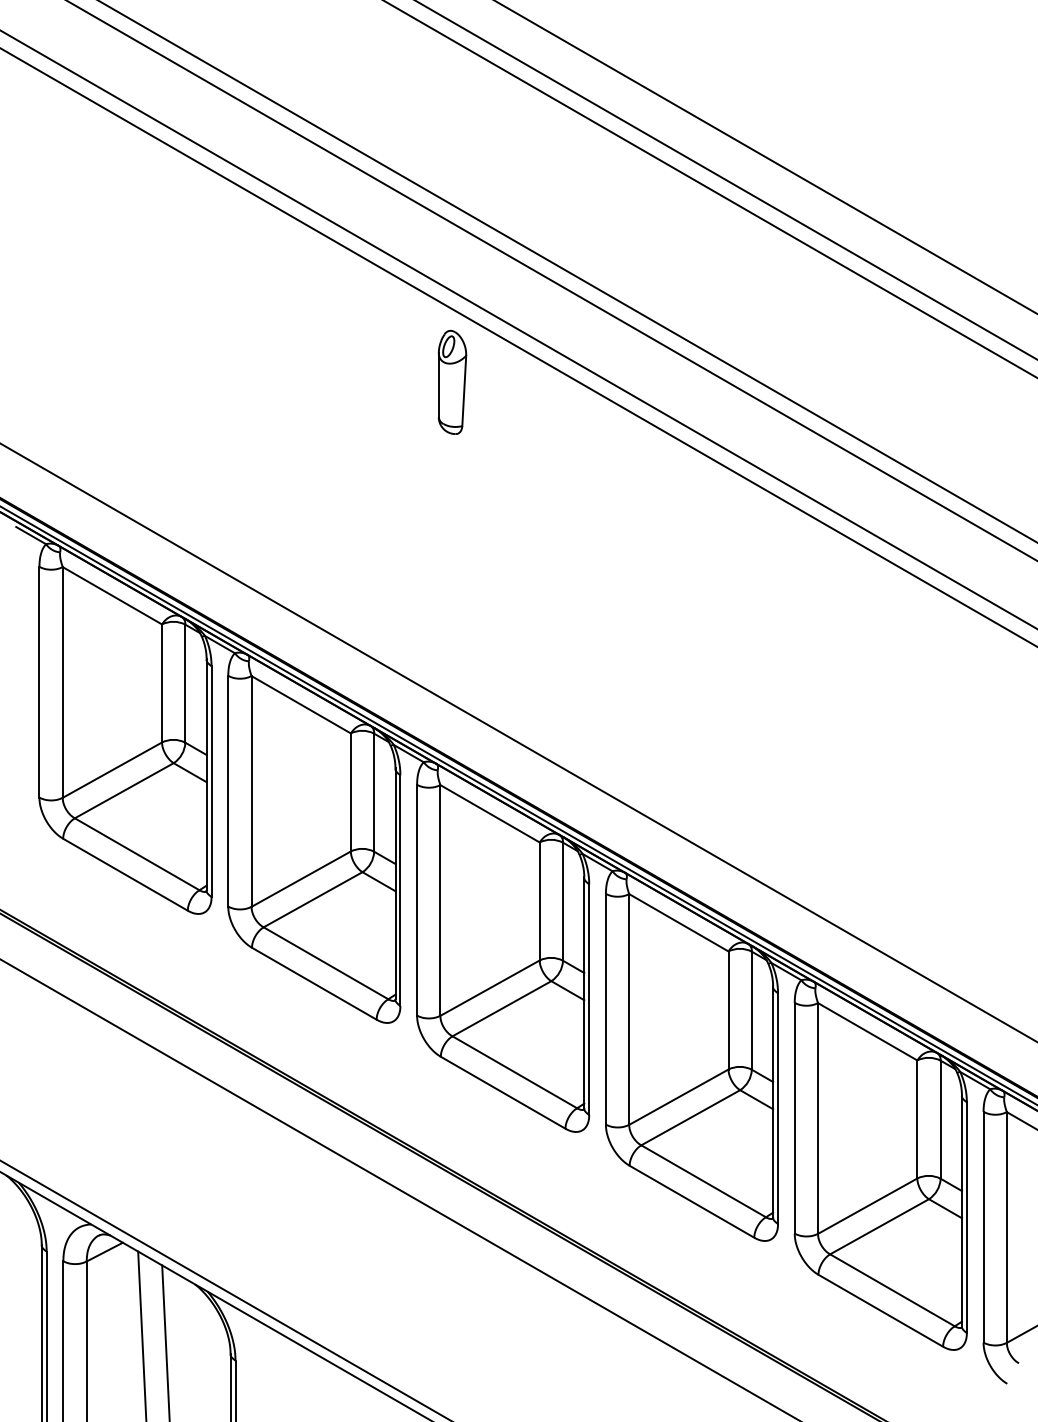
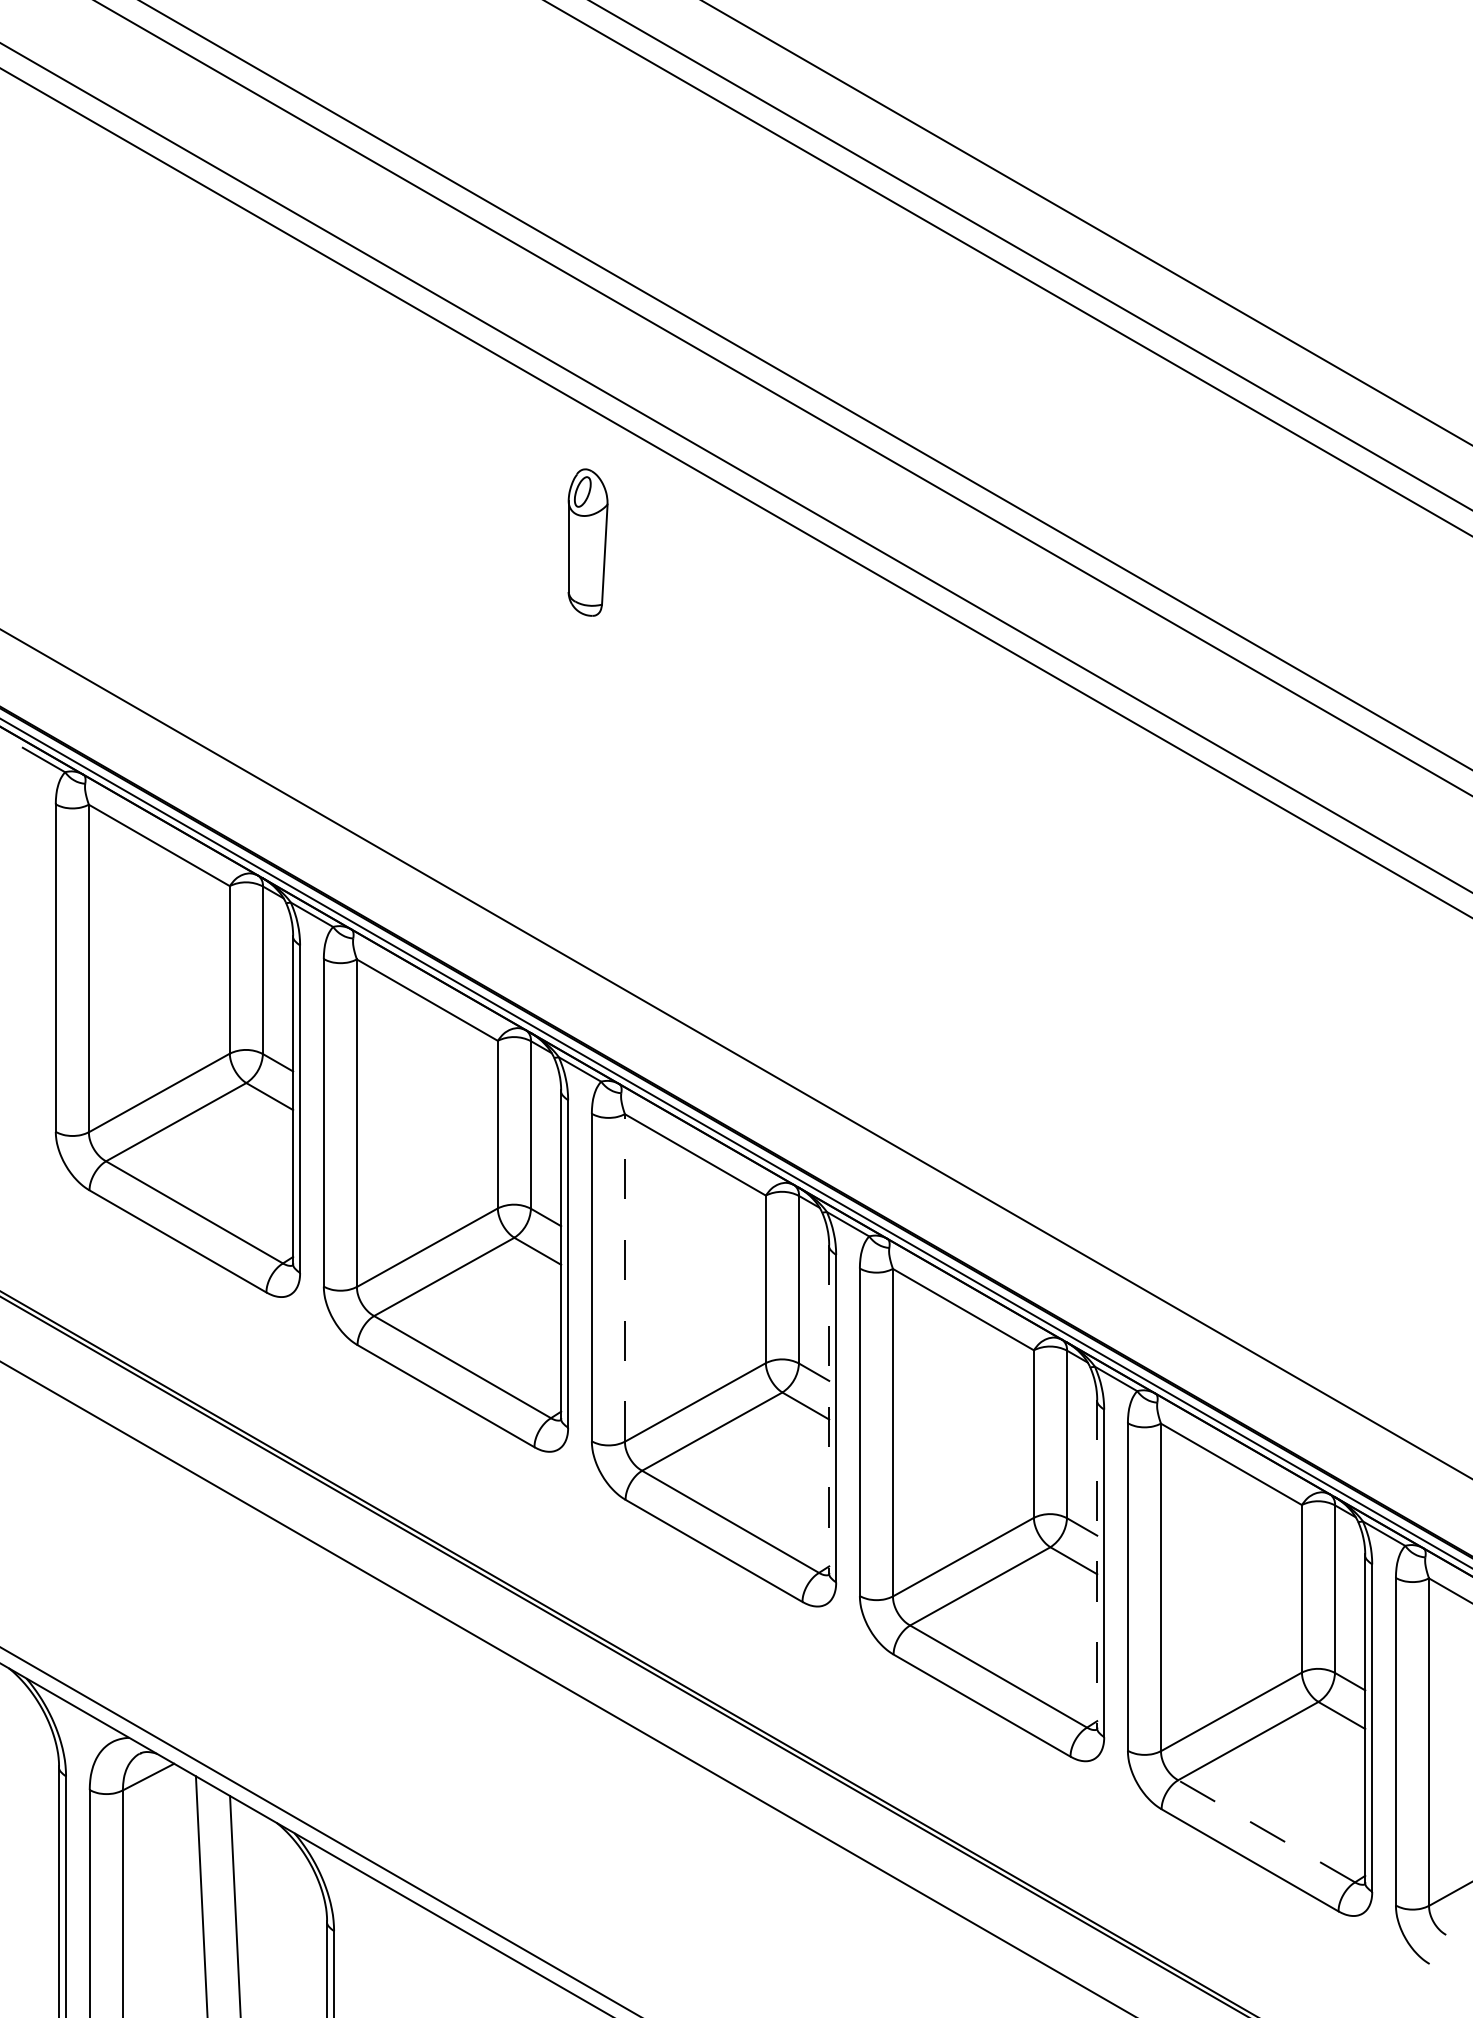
part: (452, 382) -> (587, 542), moved
line: (440, 900) -> (624, 1277), solid -> dashed
line: (584, 992) -> (829, 1408), solid -> dashed
line: (773, 1101) -> (1097, 1563), solid -> dashed
line: (892, 1290) -> (1266, 1831), solid -> dashed

